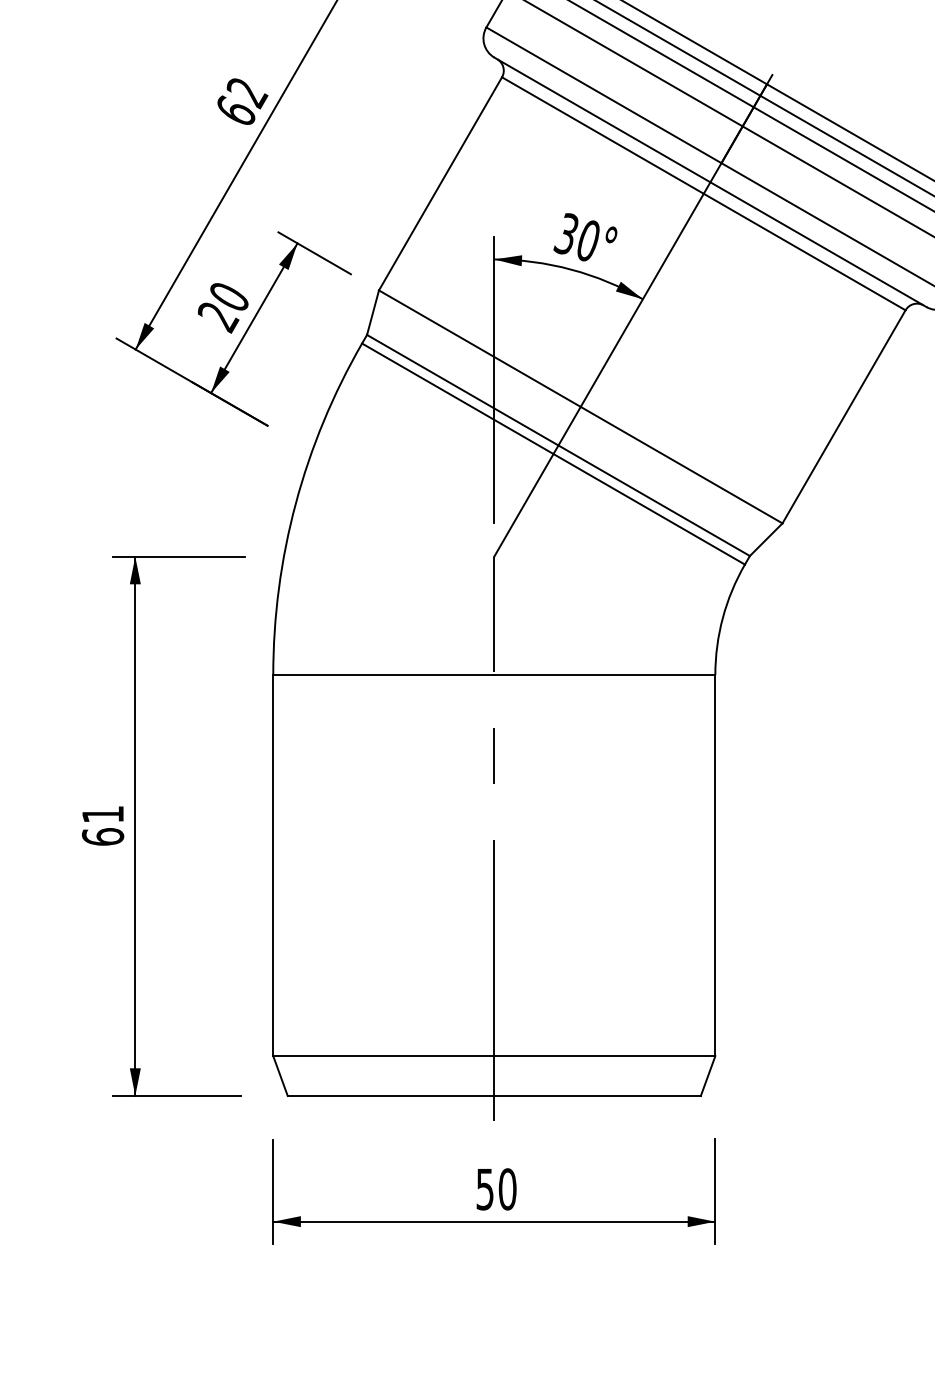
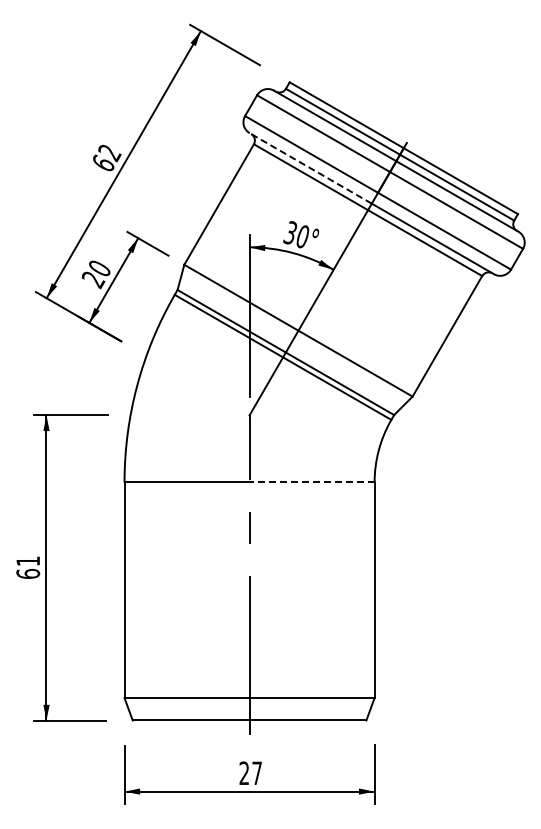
line: (602, 120) -> (310, 168), solid -> dashed
line: (605, 675) -> (312, 482), solid -> dashed
text: (495, 1189) -> (250, 773), 50 -> 27

